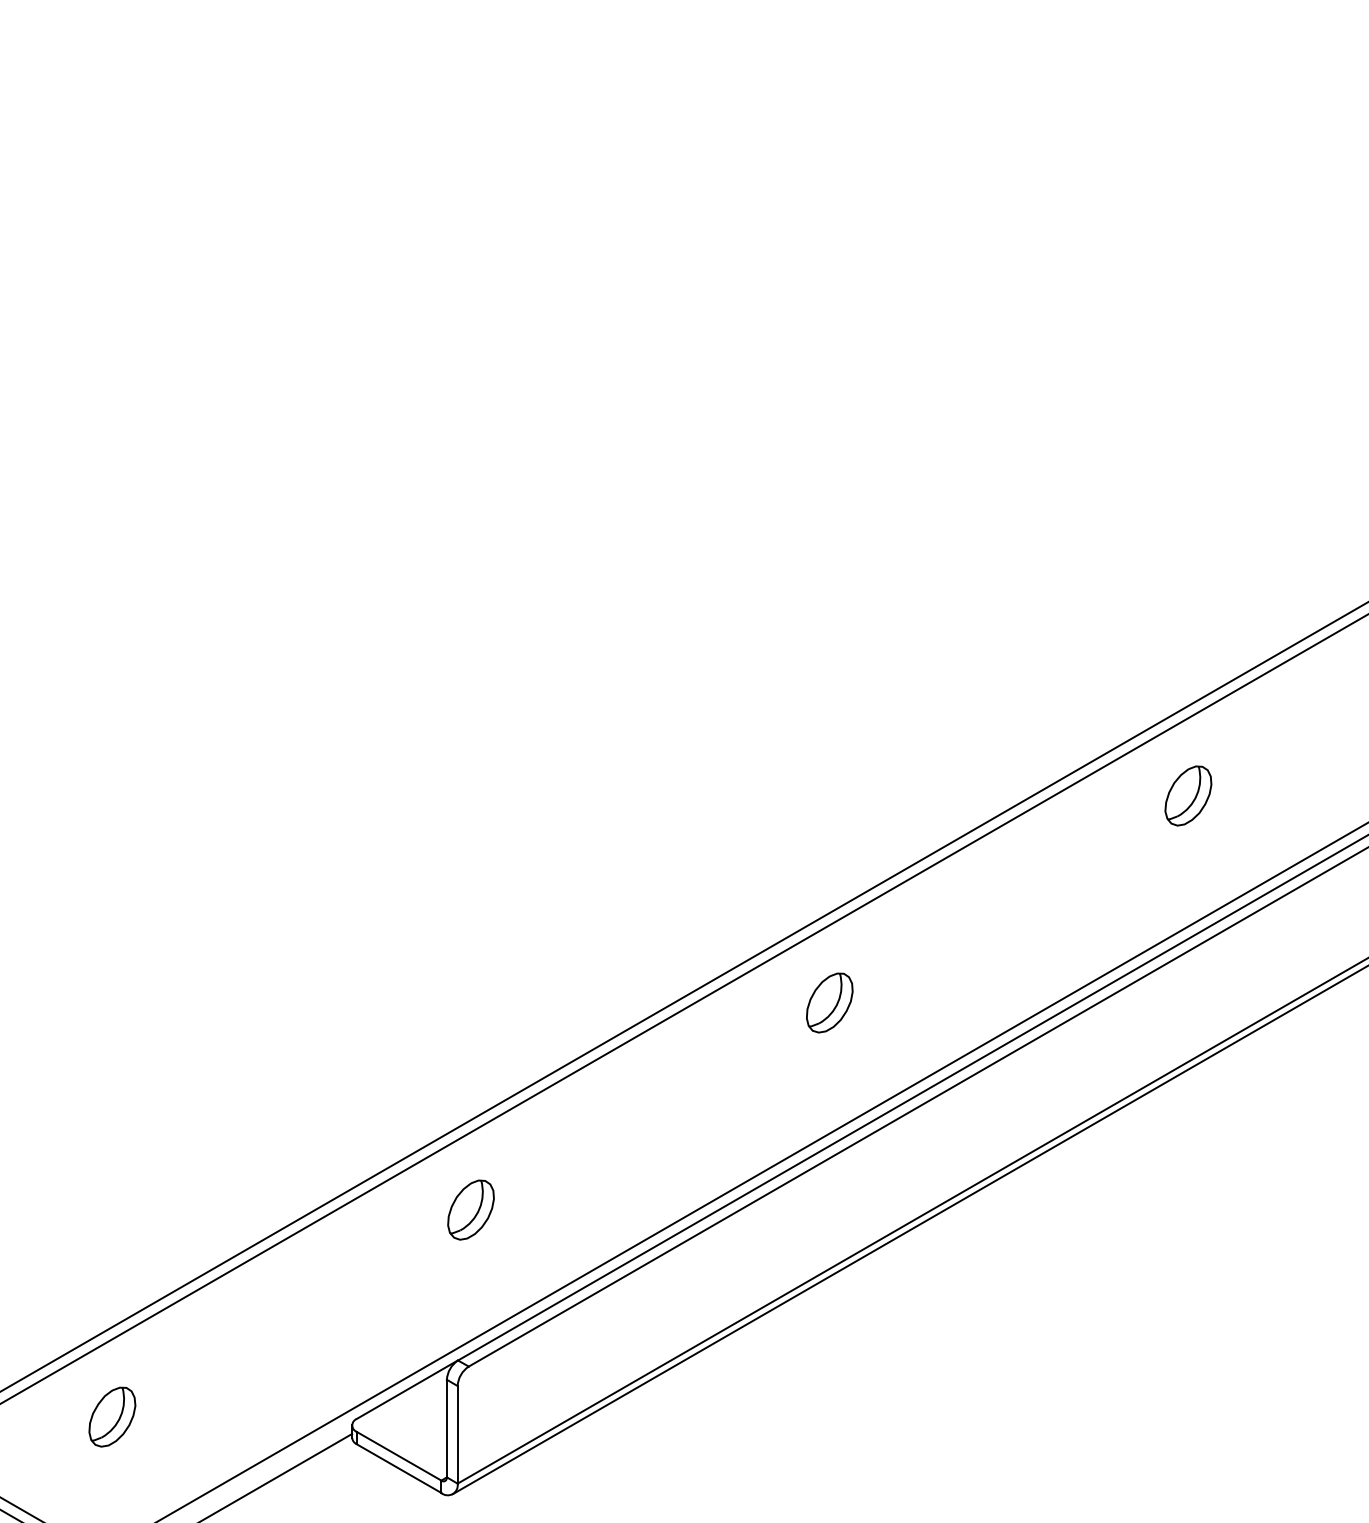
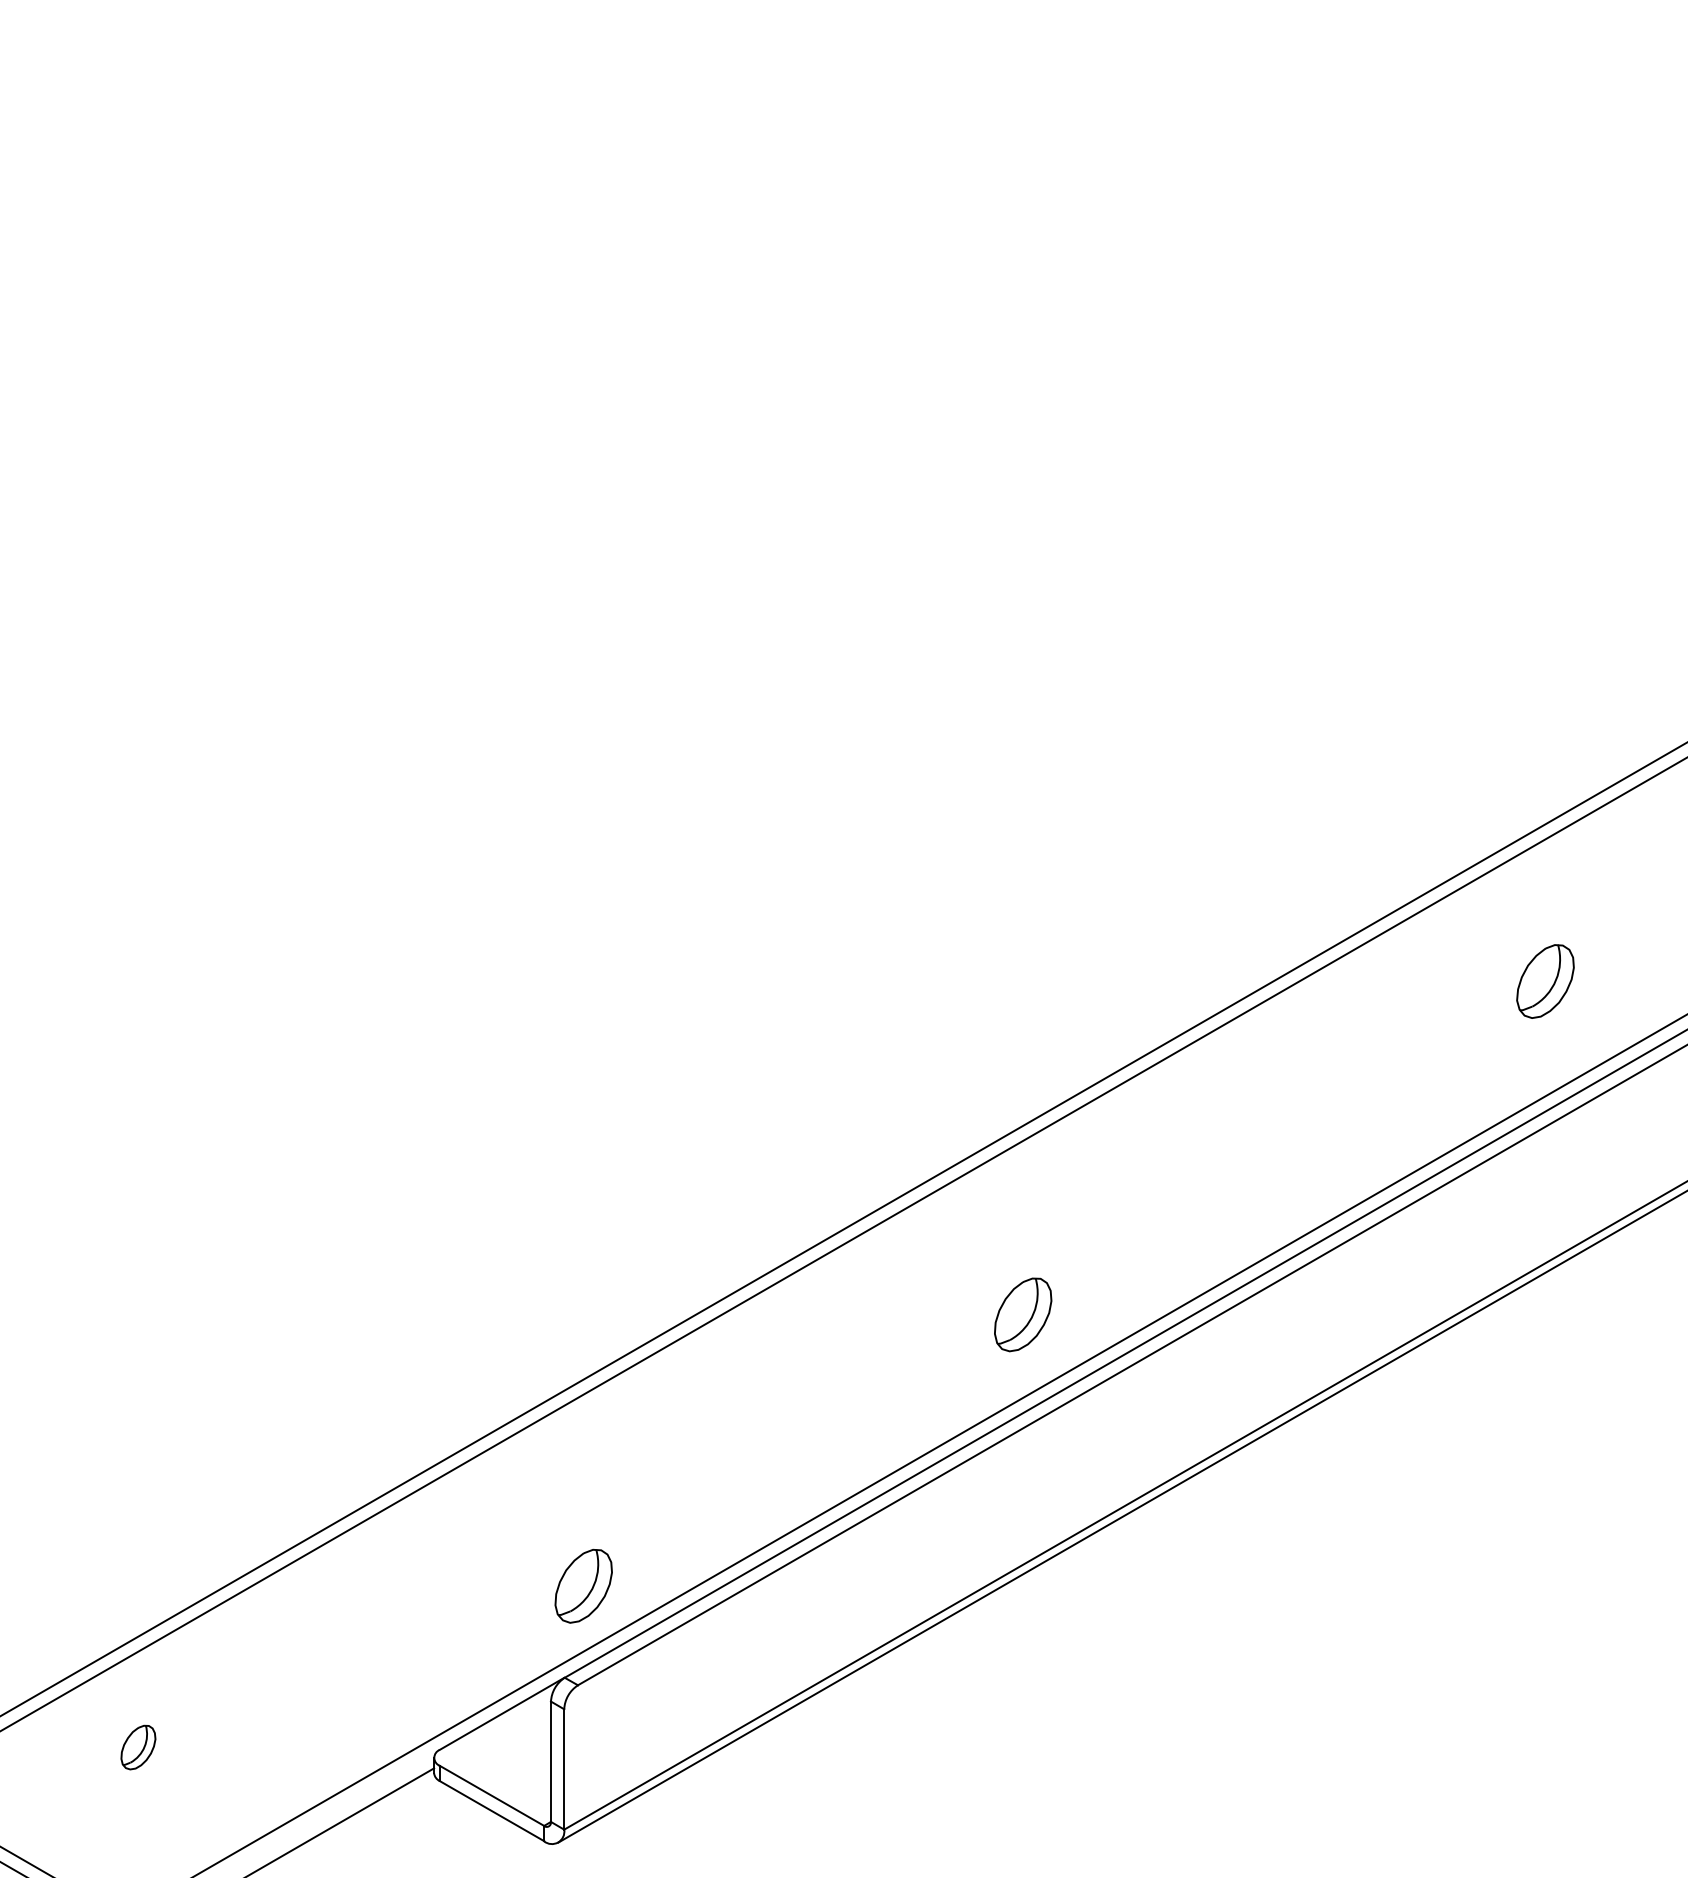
part: (1188, 795) -> (1545, 981), moved
part: (830, 1002) -> (1023, 1314), moved
part: (470, 1209) -> (583, 1585), moved
part: (112, 1417) -> (138, 1747), size x0.6

